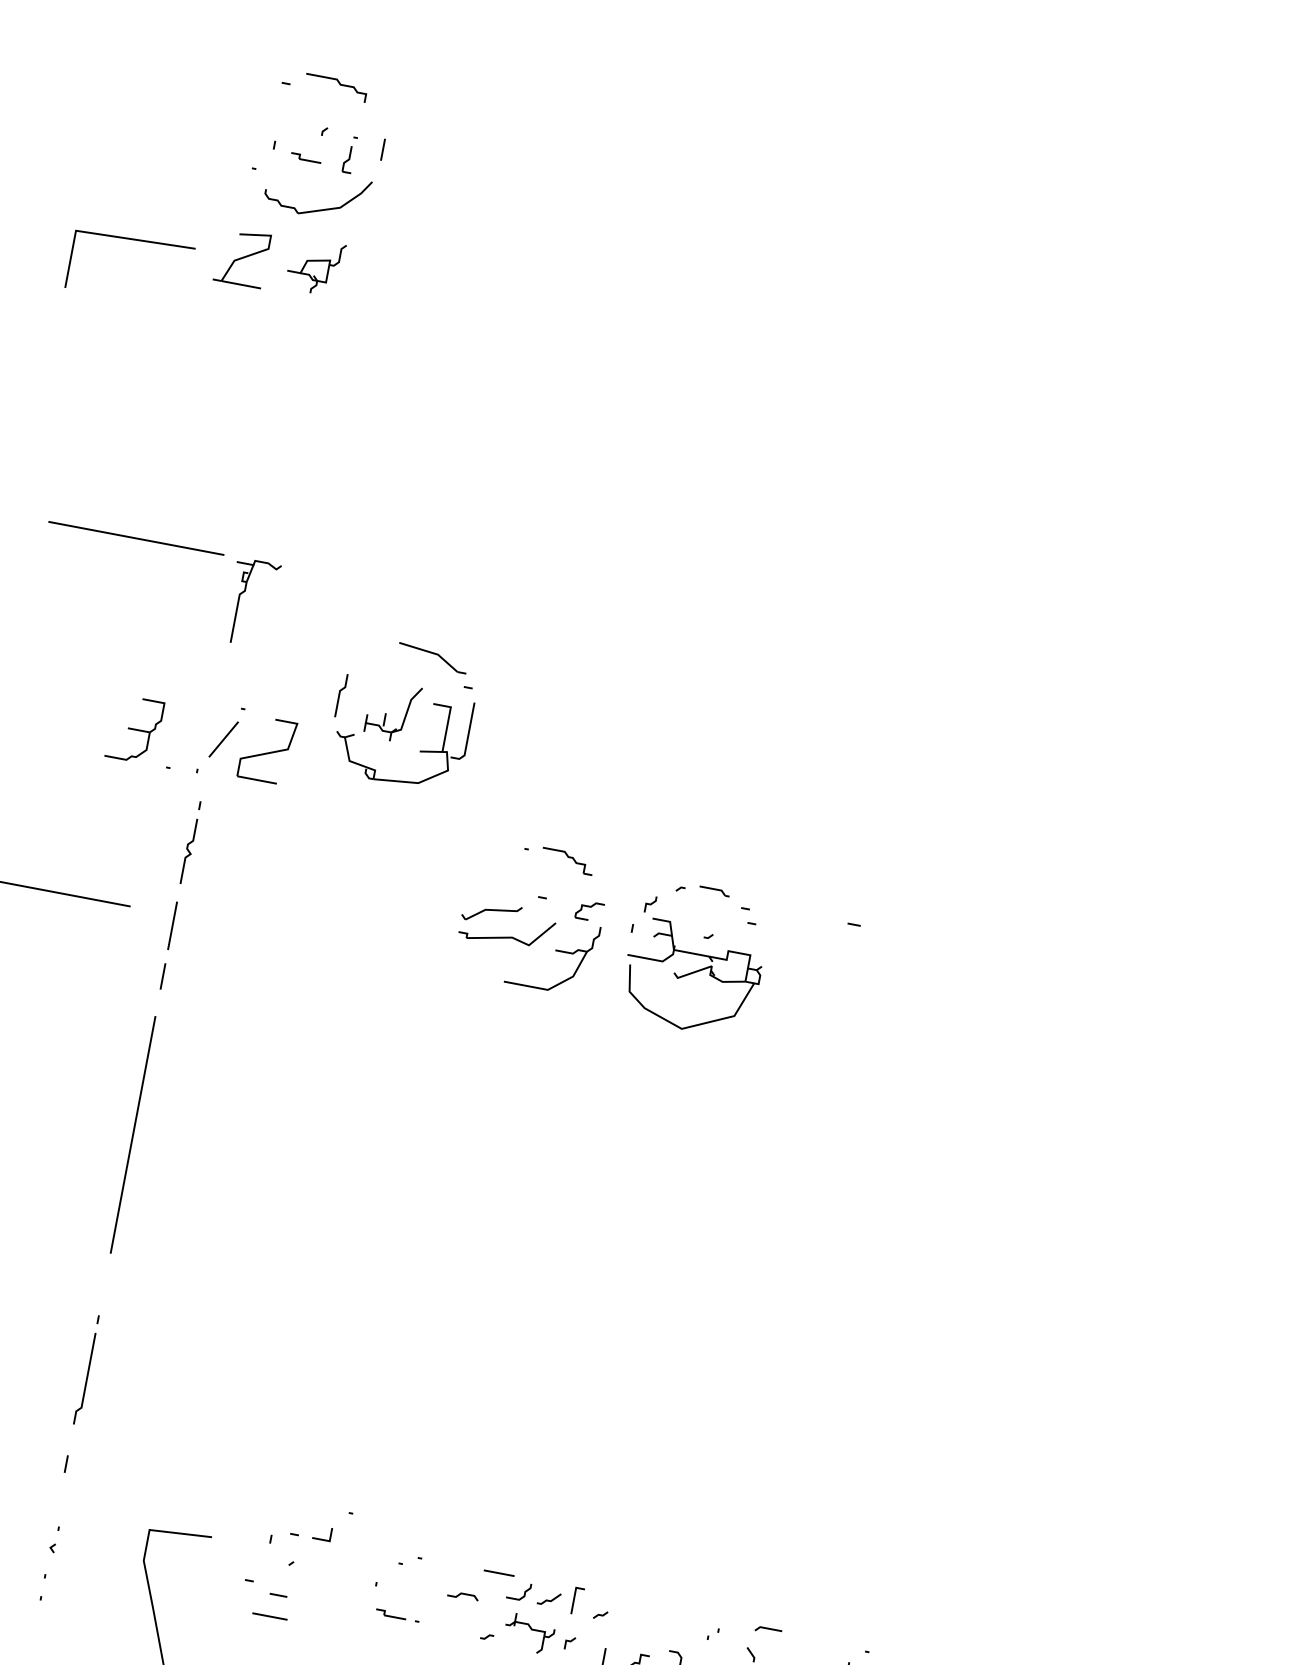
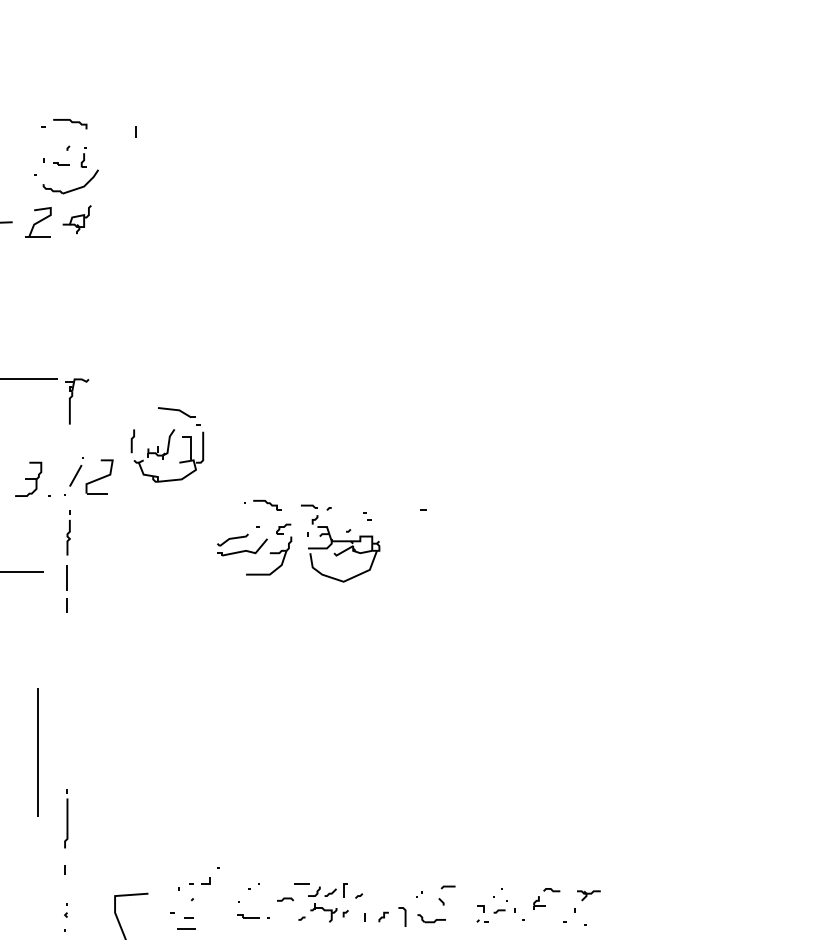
line: (382, 148) -> (135, 131), moved
part: (715, 891) -> (309, 506), moved
line: (131, 1134) -> (37, 752), moved
part: (396, 1615) -> (252, 916), size x1.4

